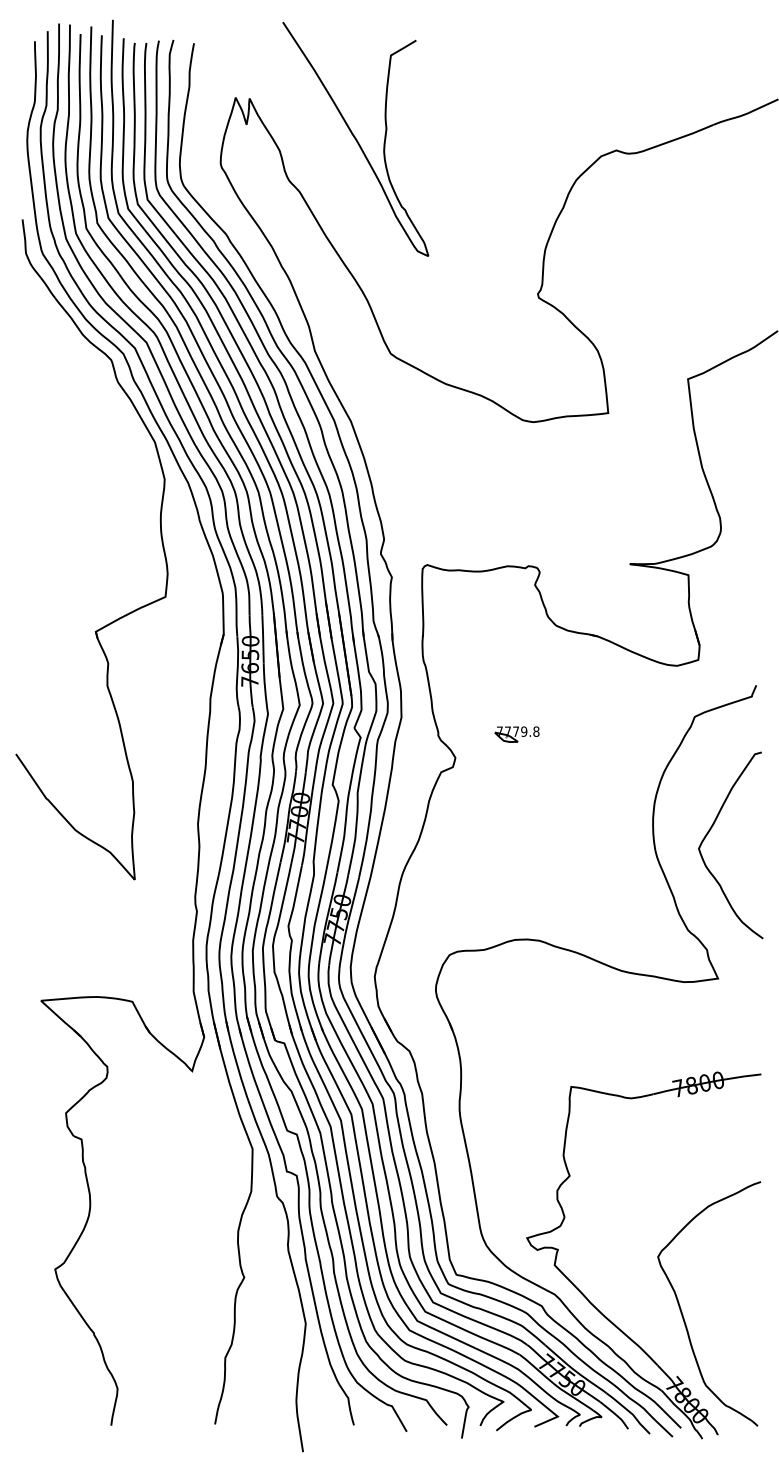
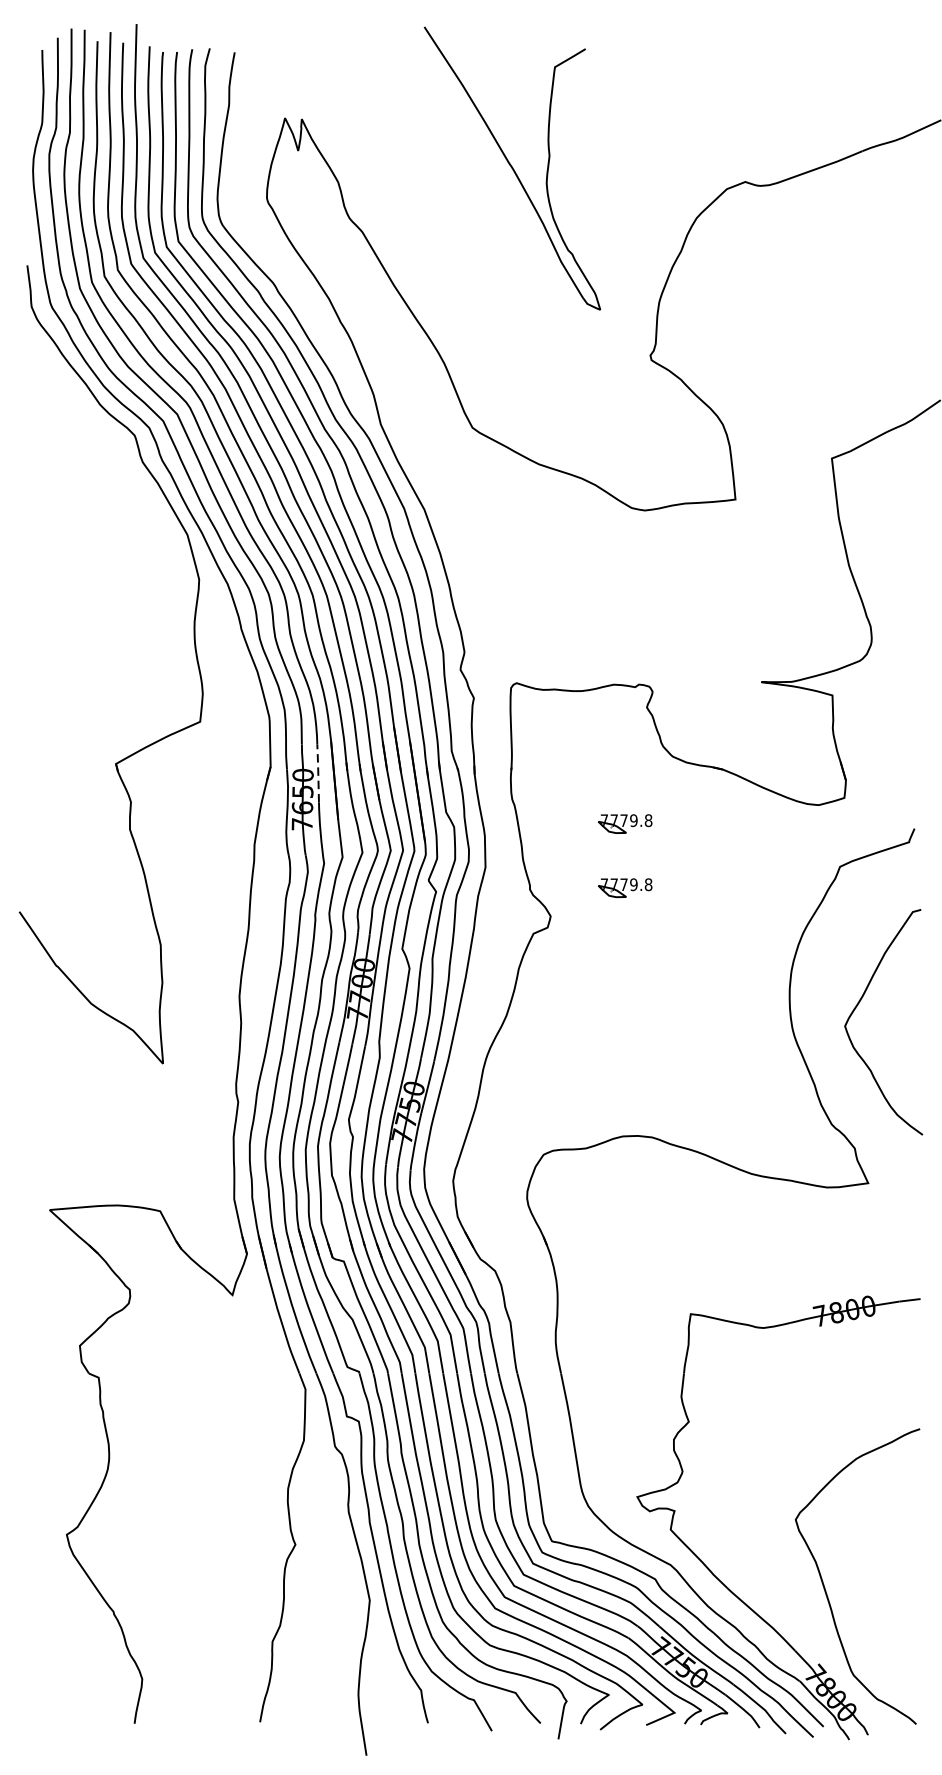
curve: (355, 139) -> (512, 168), moved
line: (263, 637) -> (318, 770), solid -> dashed
part: (516, 681) -> (624, 824), added

